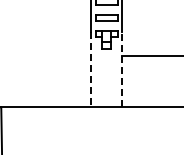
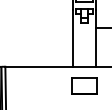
line: (91, 69) -> (73, 38), dashed -> solid
line: (122, 69) -> (96, 38), dashed -> solid
part: (106, 132) -> (84, 85), added

